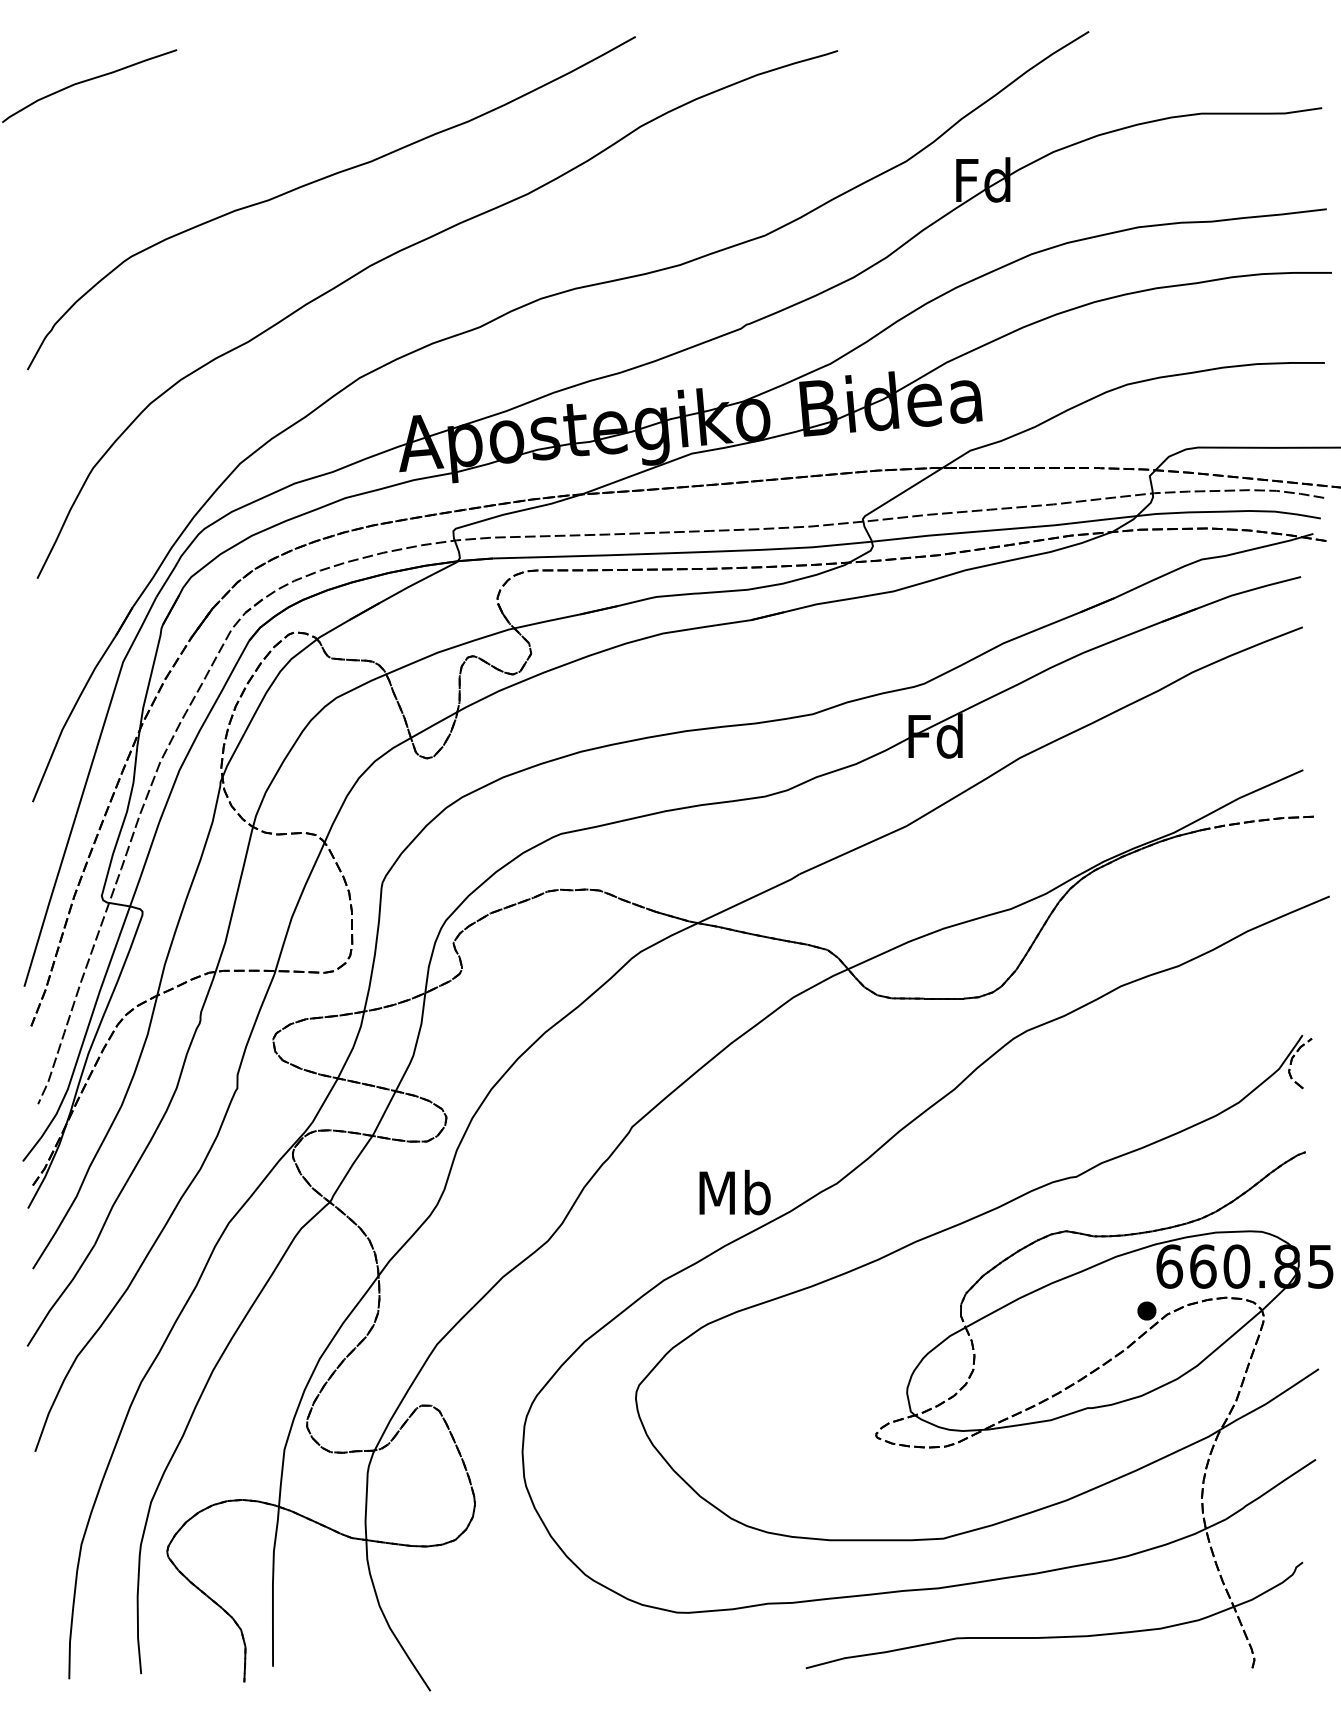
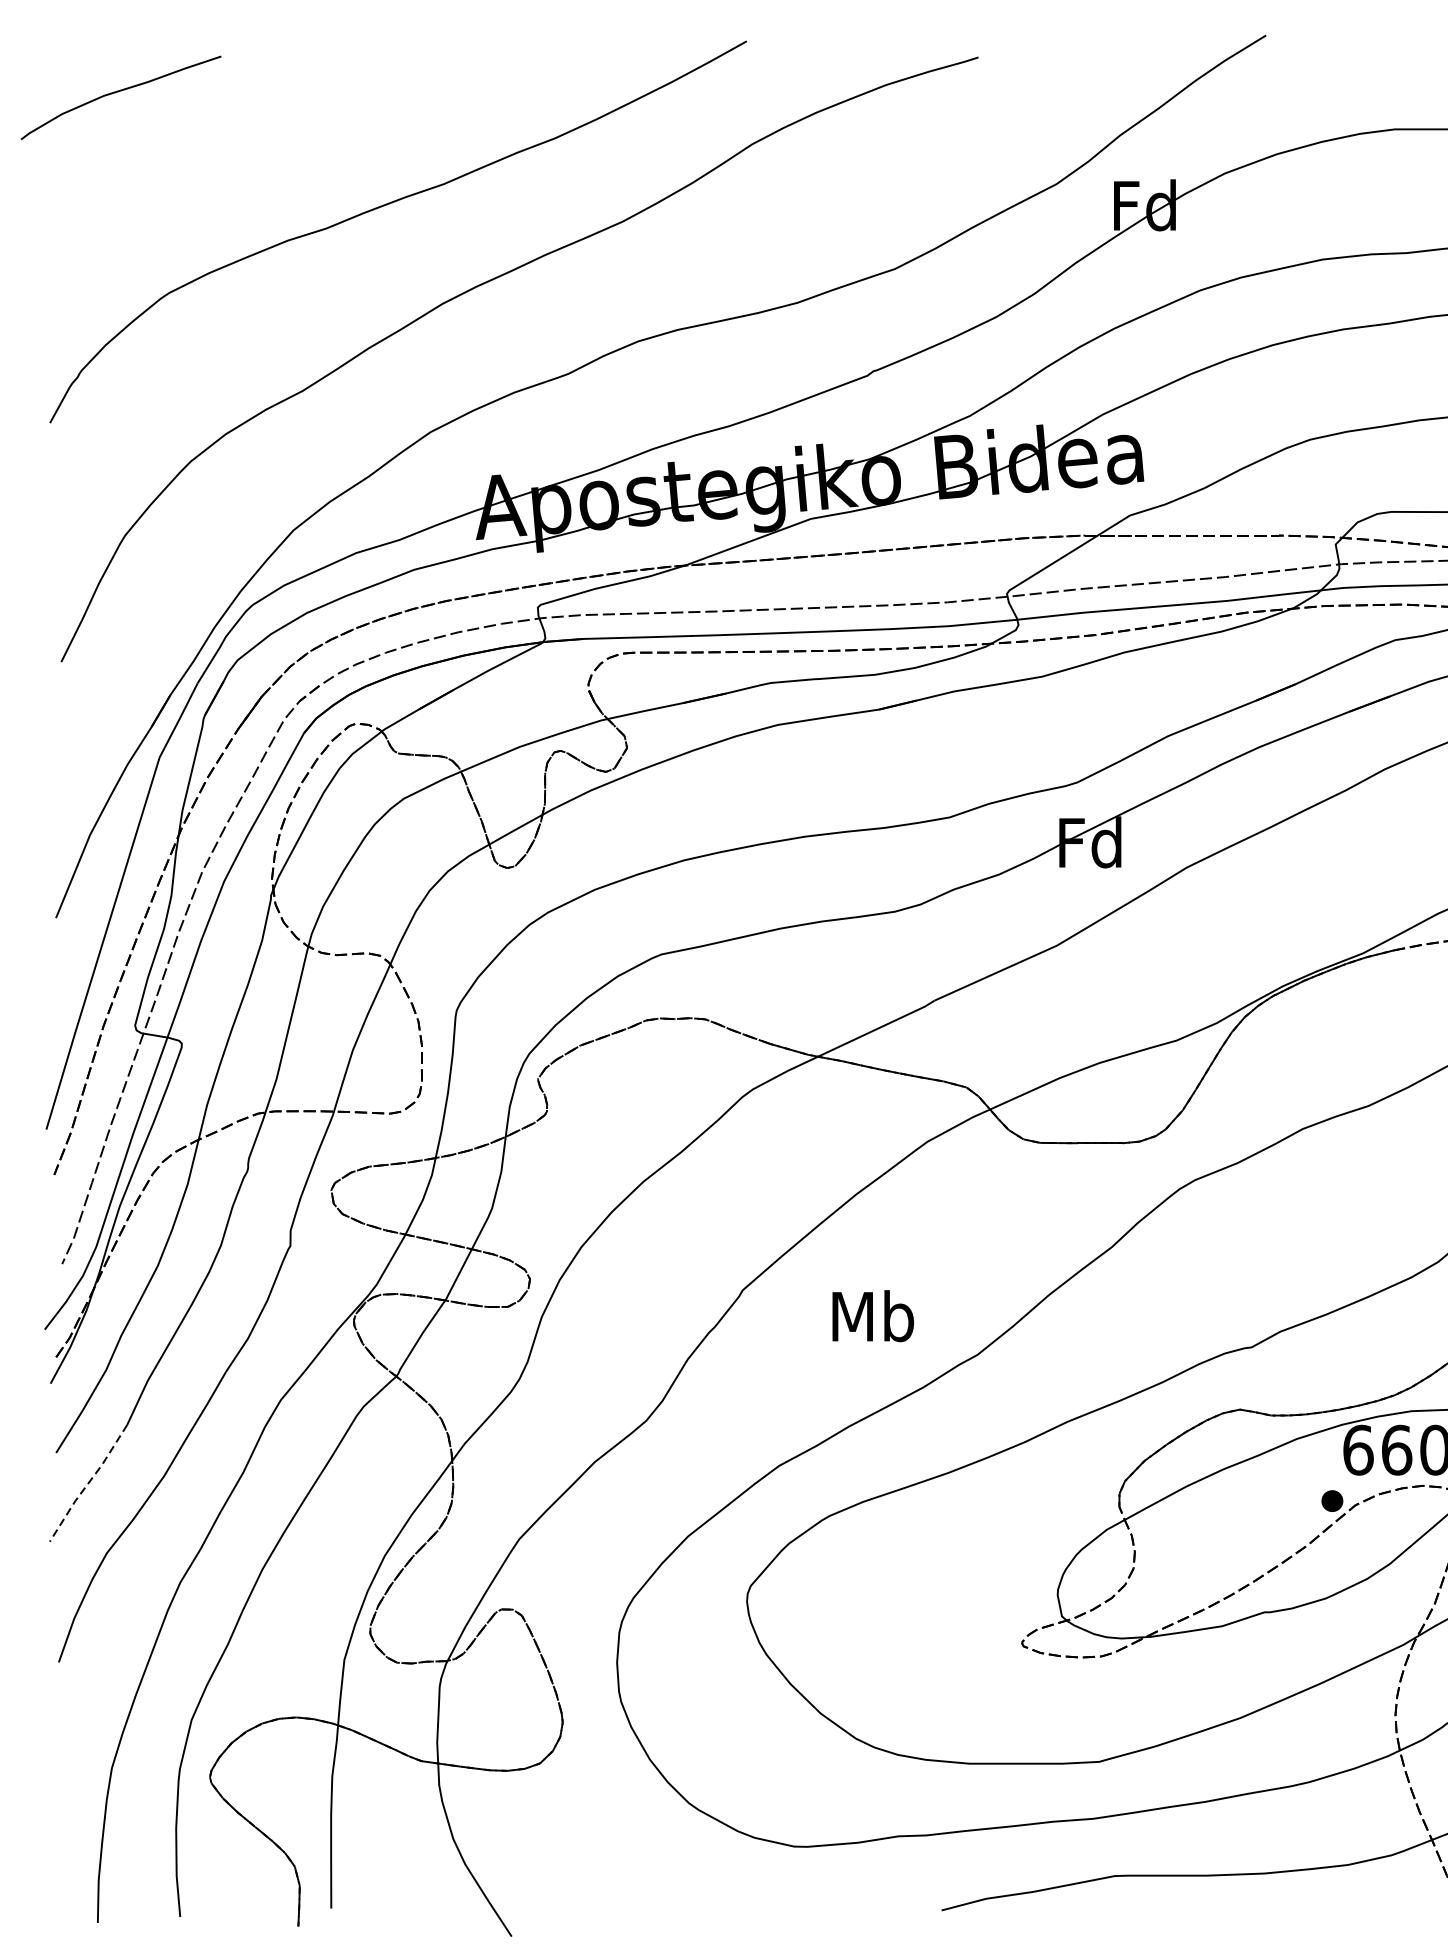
text: (734, 1192) -> (872, 1316), moved
line: (61, 1295) -> (88, 1483), solid -> dashed

